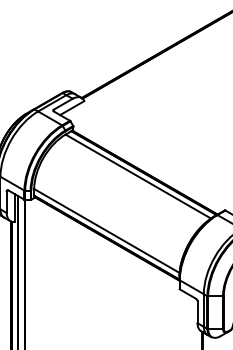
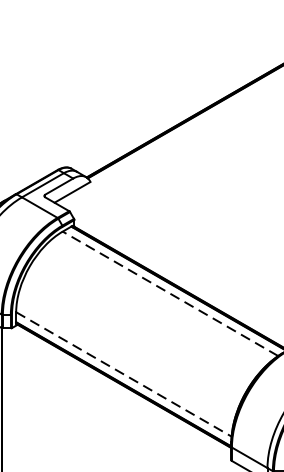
line: (138, 176) -> (170, 293), solid -> dashed
line: (106, 230) -> (123, 373), solid -> dashed

